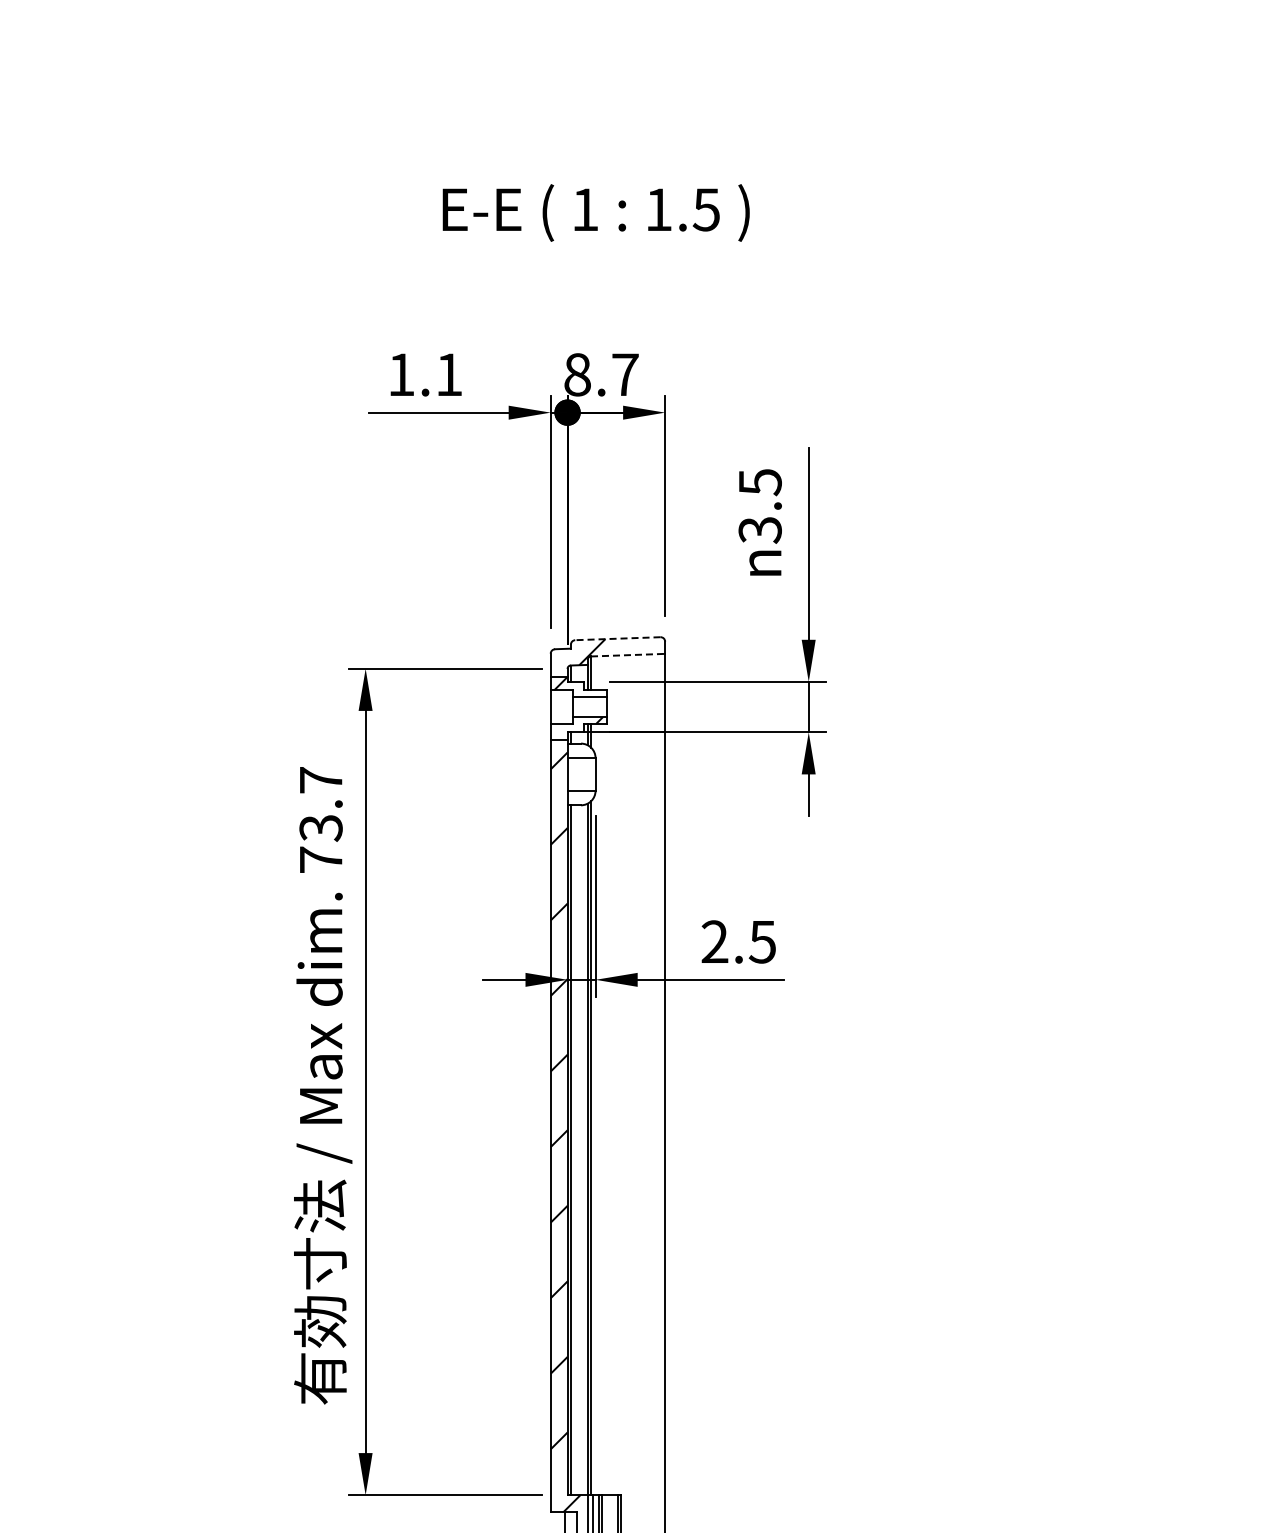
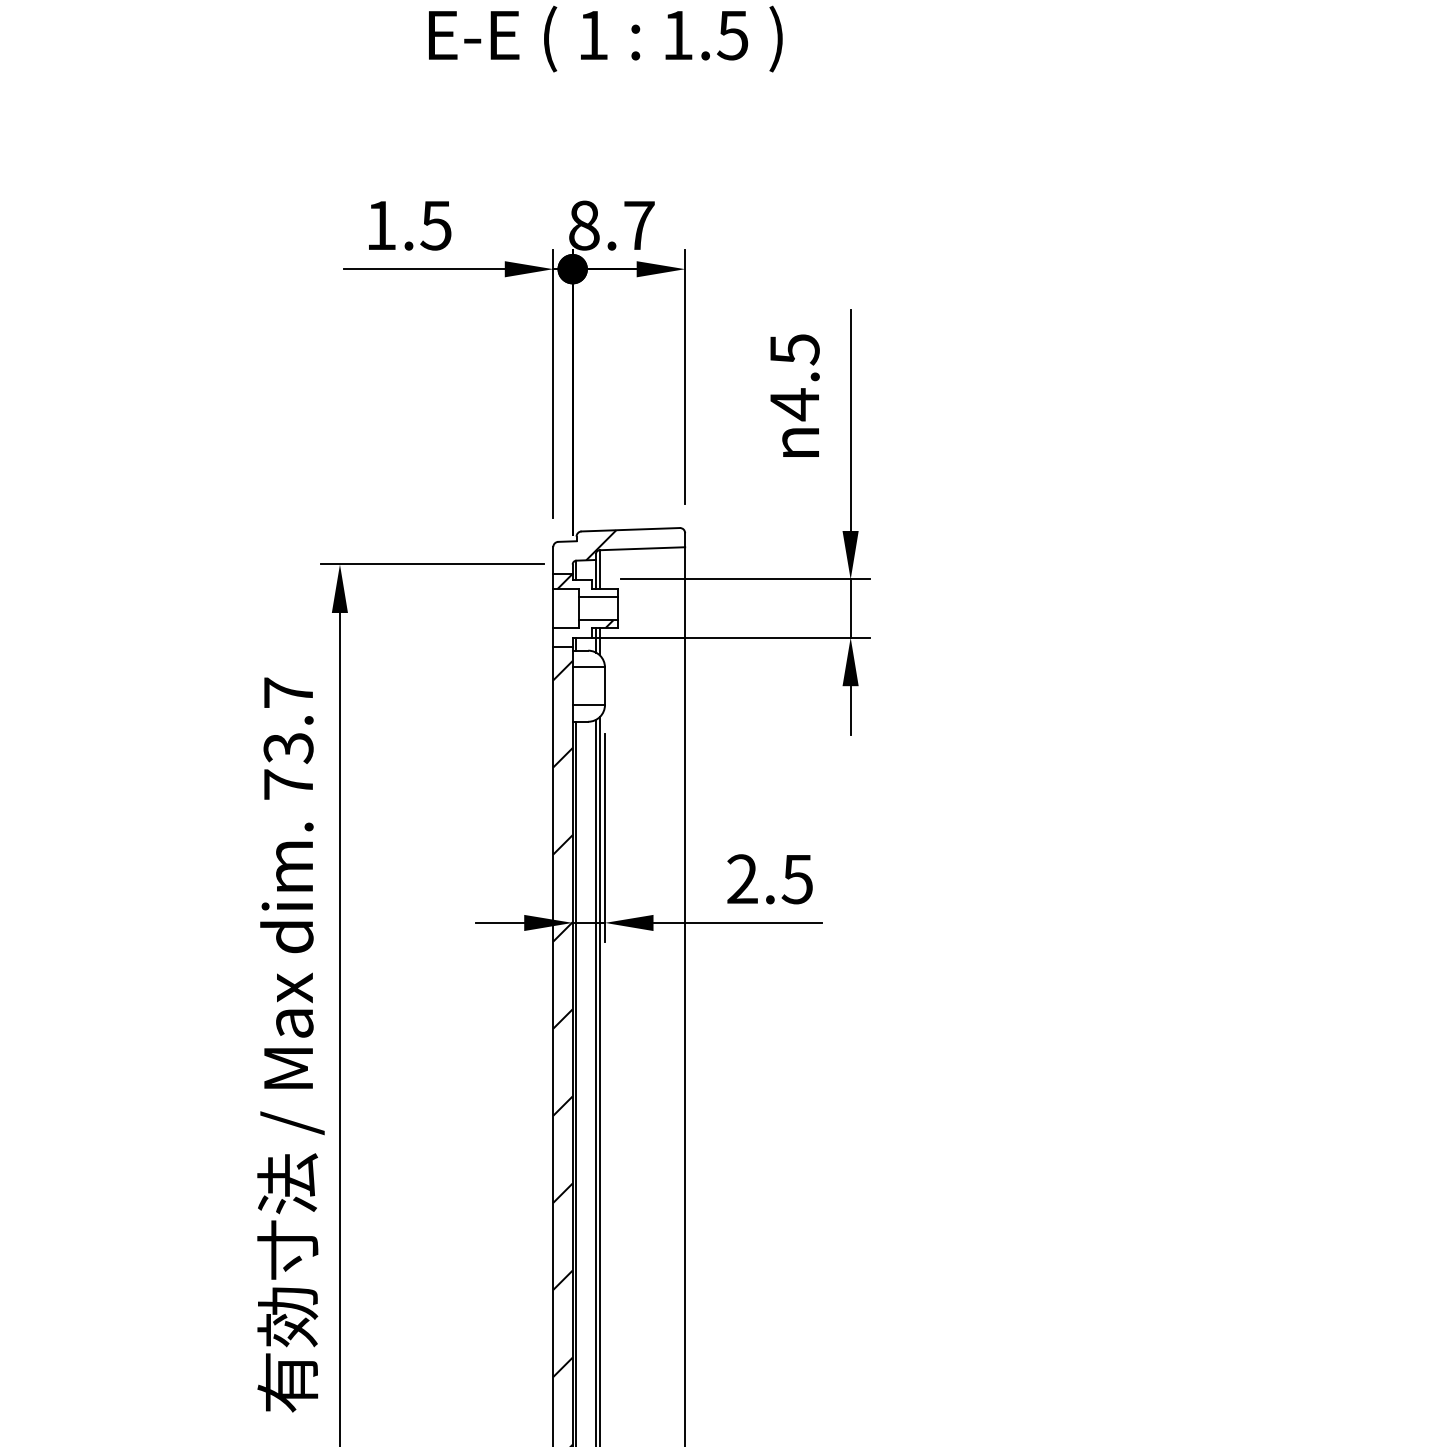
text: (448, 374) -> (435, 225), 1.1 -> 1.5
text: (759, 529) -> (793, 403), 3.5 -> 4.5
line: (617, 638) -> (630, 529), dashed -> solid
line: (628, 655) -> (642, 549), dashed -> solid

